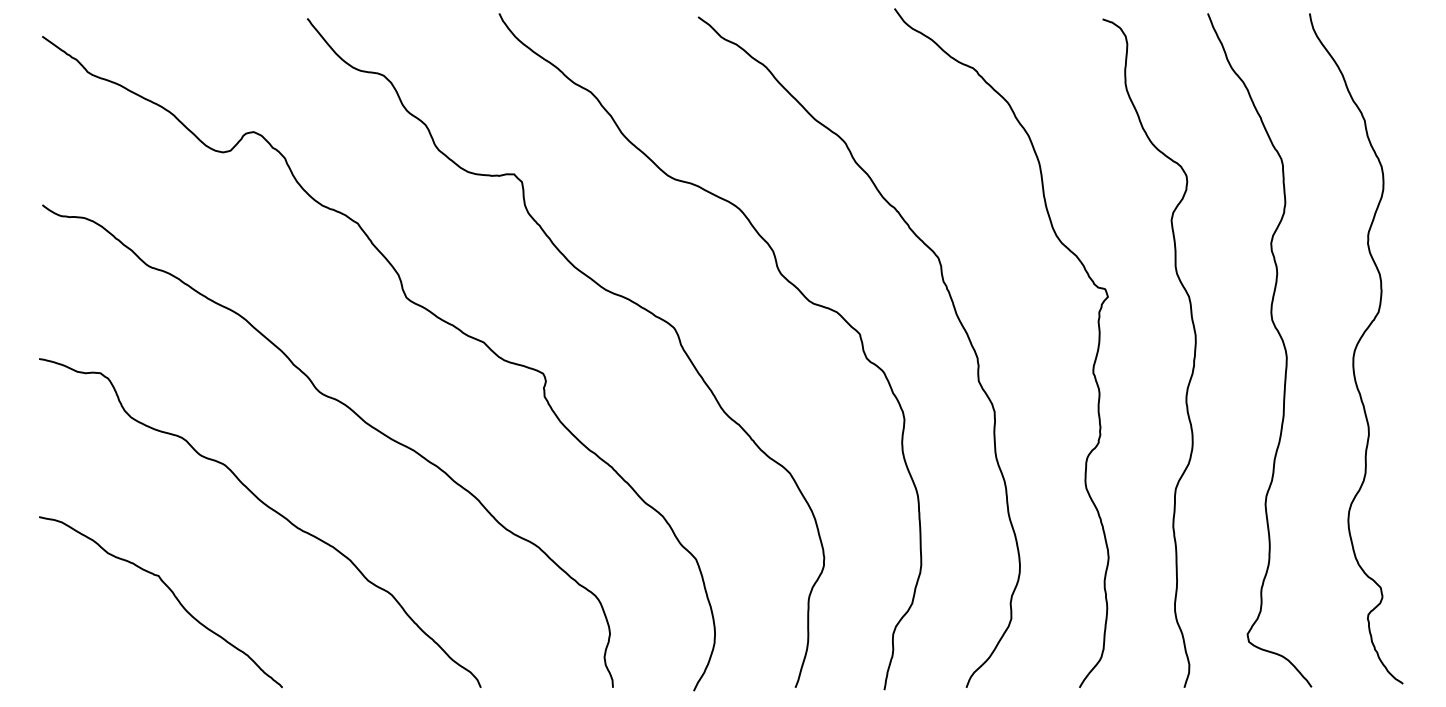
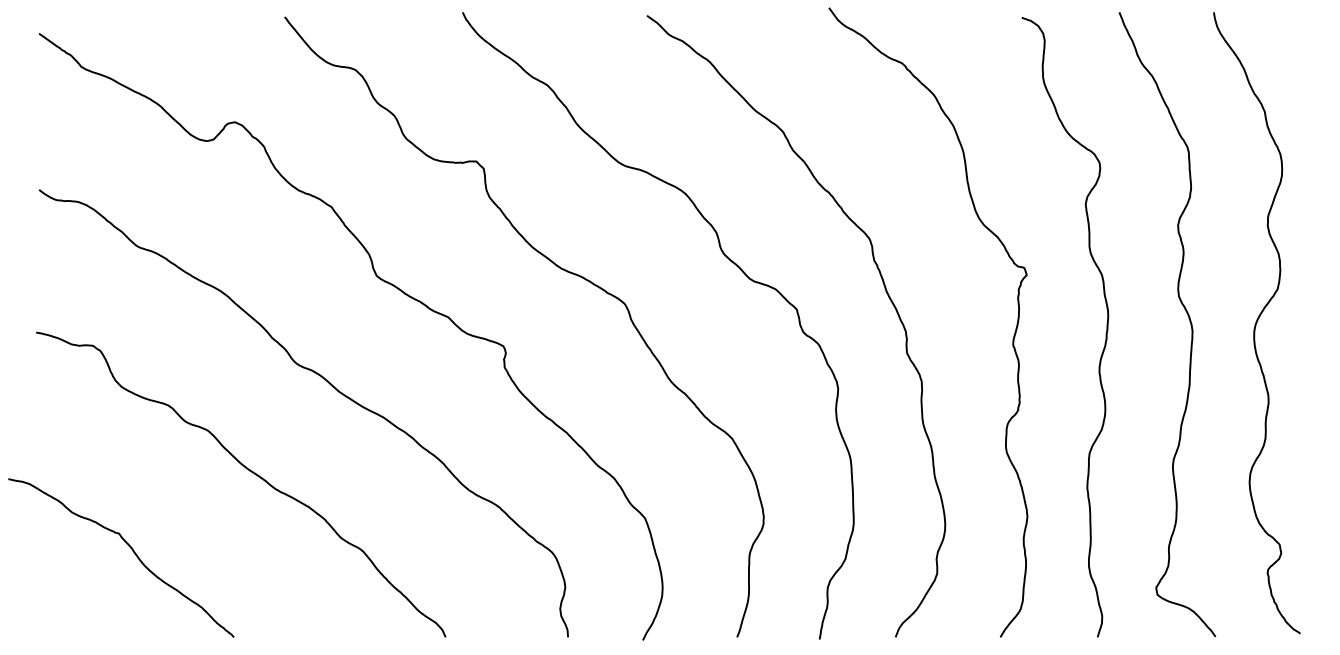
curve: (173, 595) -> (132, 551), moved

